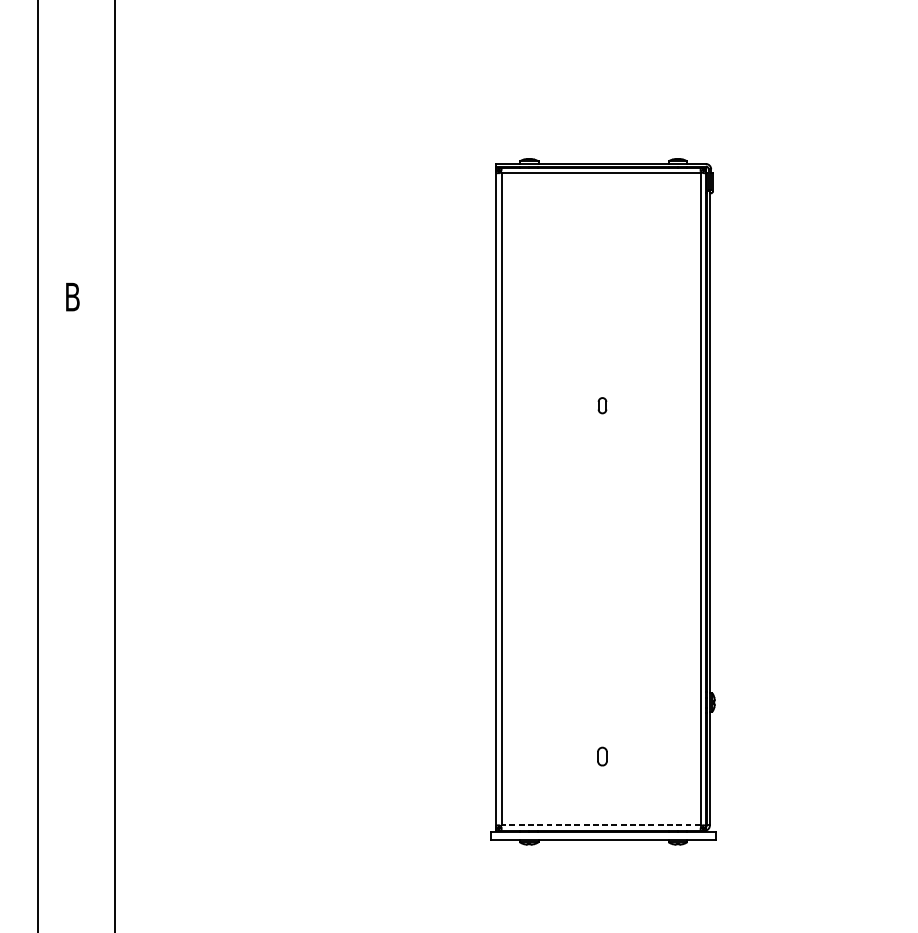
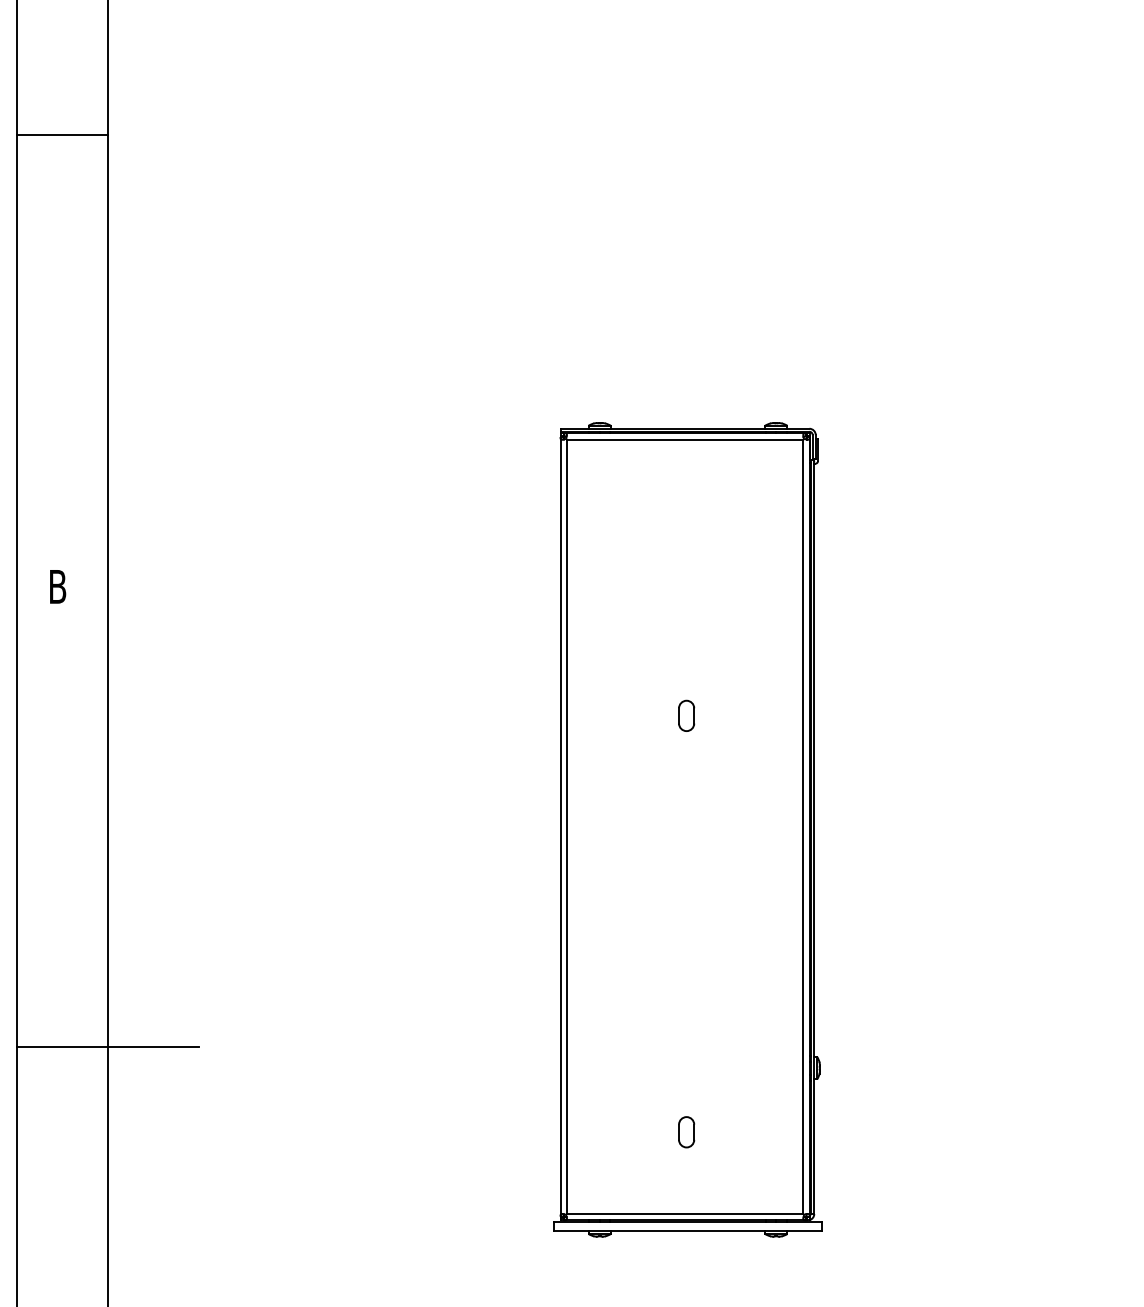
part: (602, 405) -> (686, 715), size x1.67
line: (114, 685) -> (107, 1047), added
part: (602, 756) -> (686, 1132), size x1.43
line: (600, 825) -> (684, 1214), dashed -> solid

